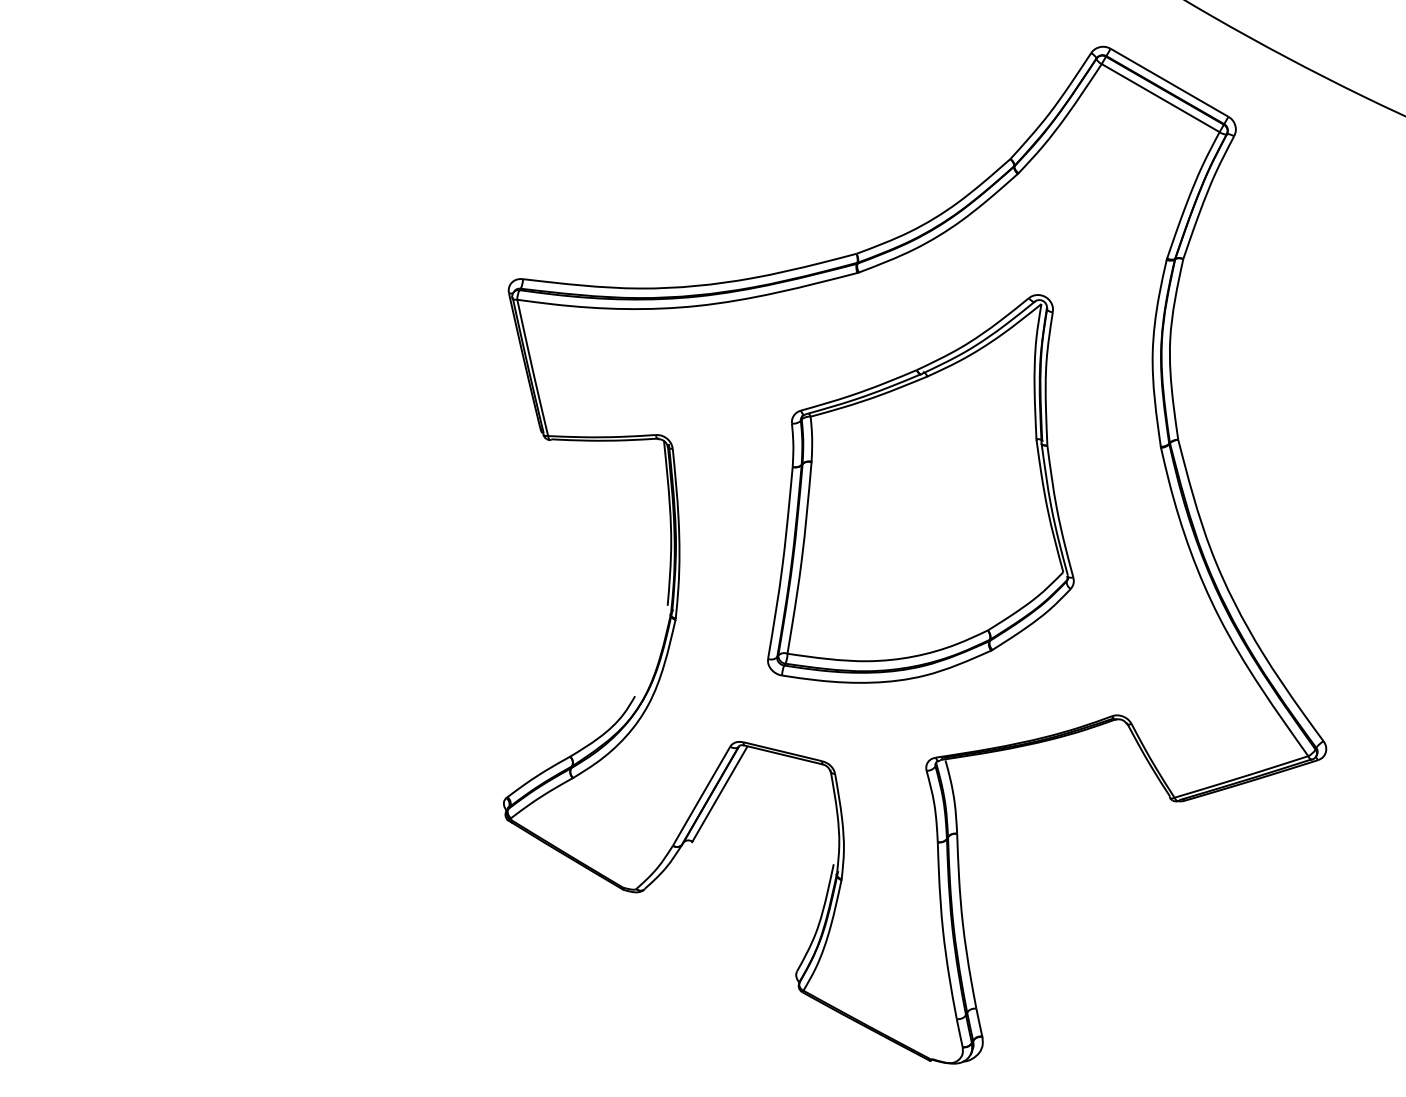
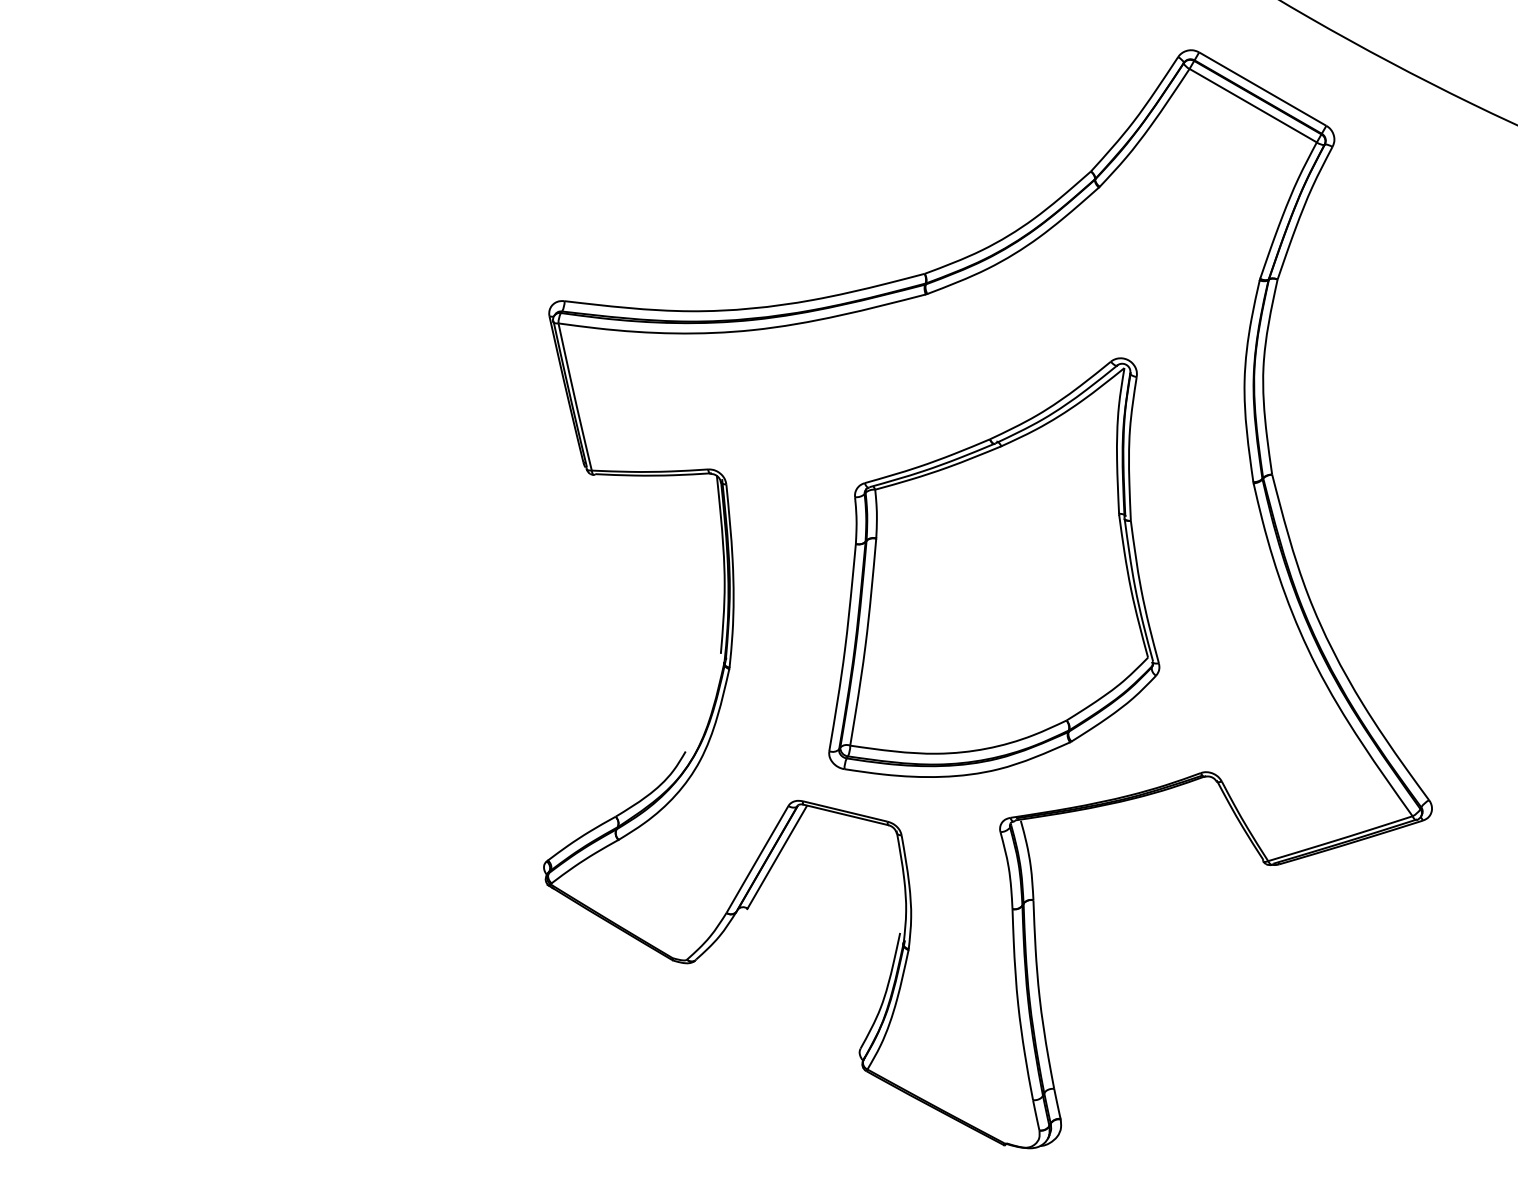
part: (921, 488) -> (994, 567), moved

